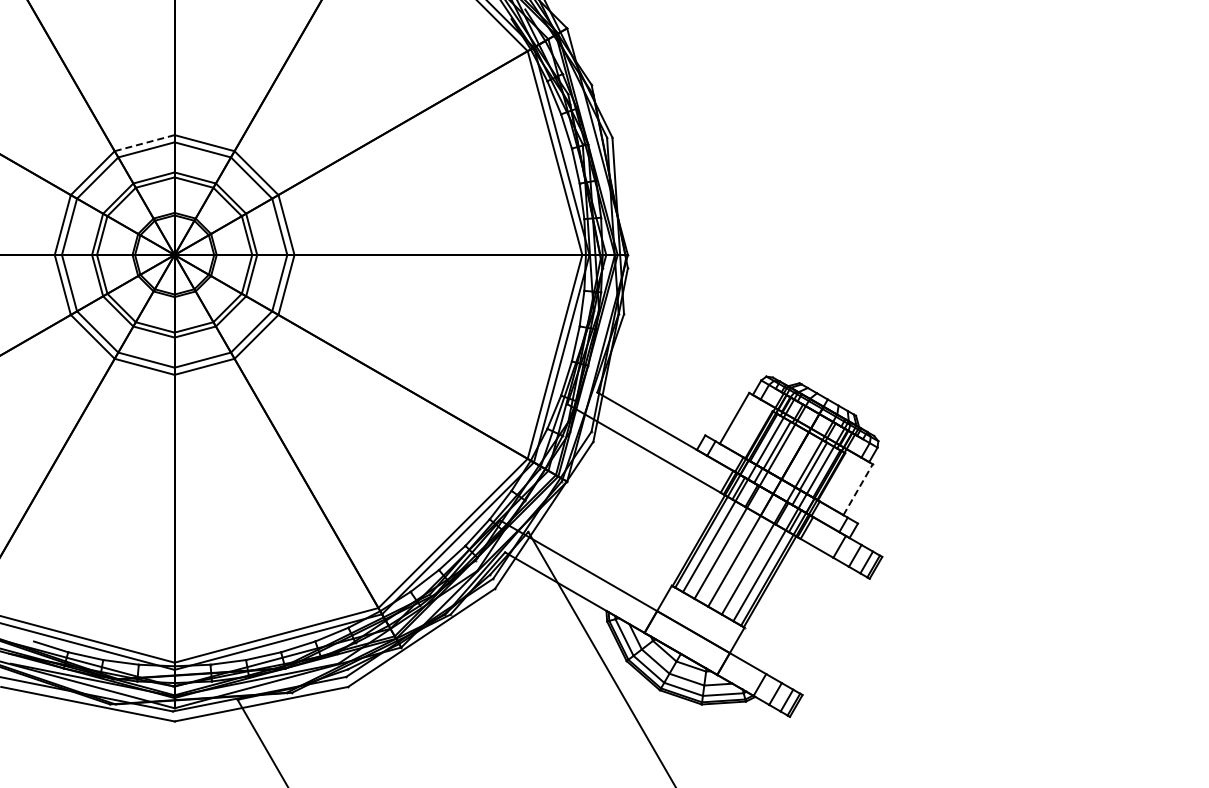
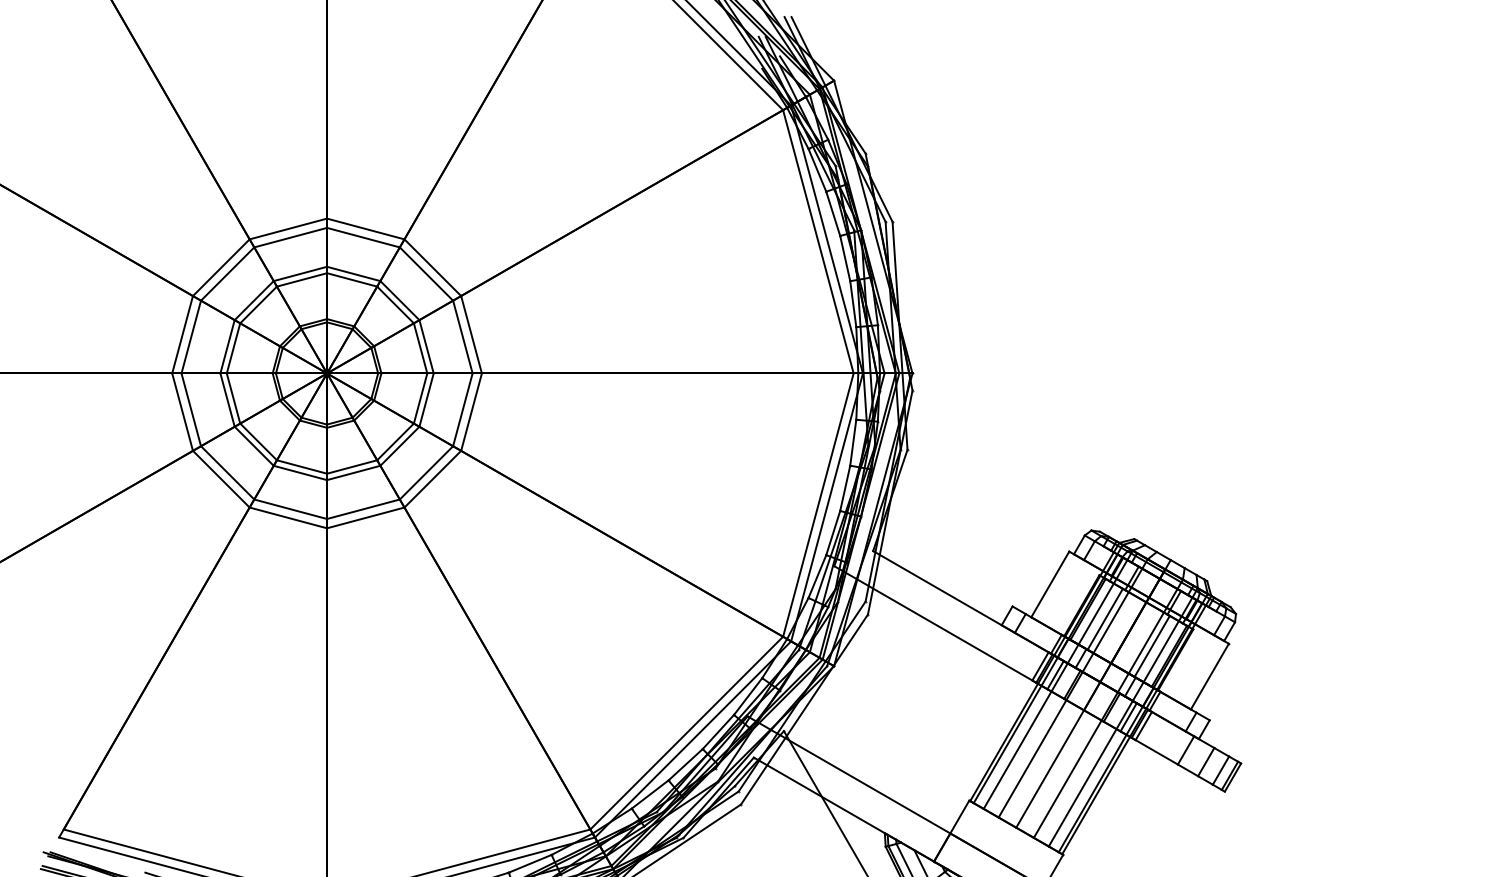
line: (144, 143) -> (288, 229), dashed -> solid
line: (858, 489) -> (1210, 676), dashed -> solid

